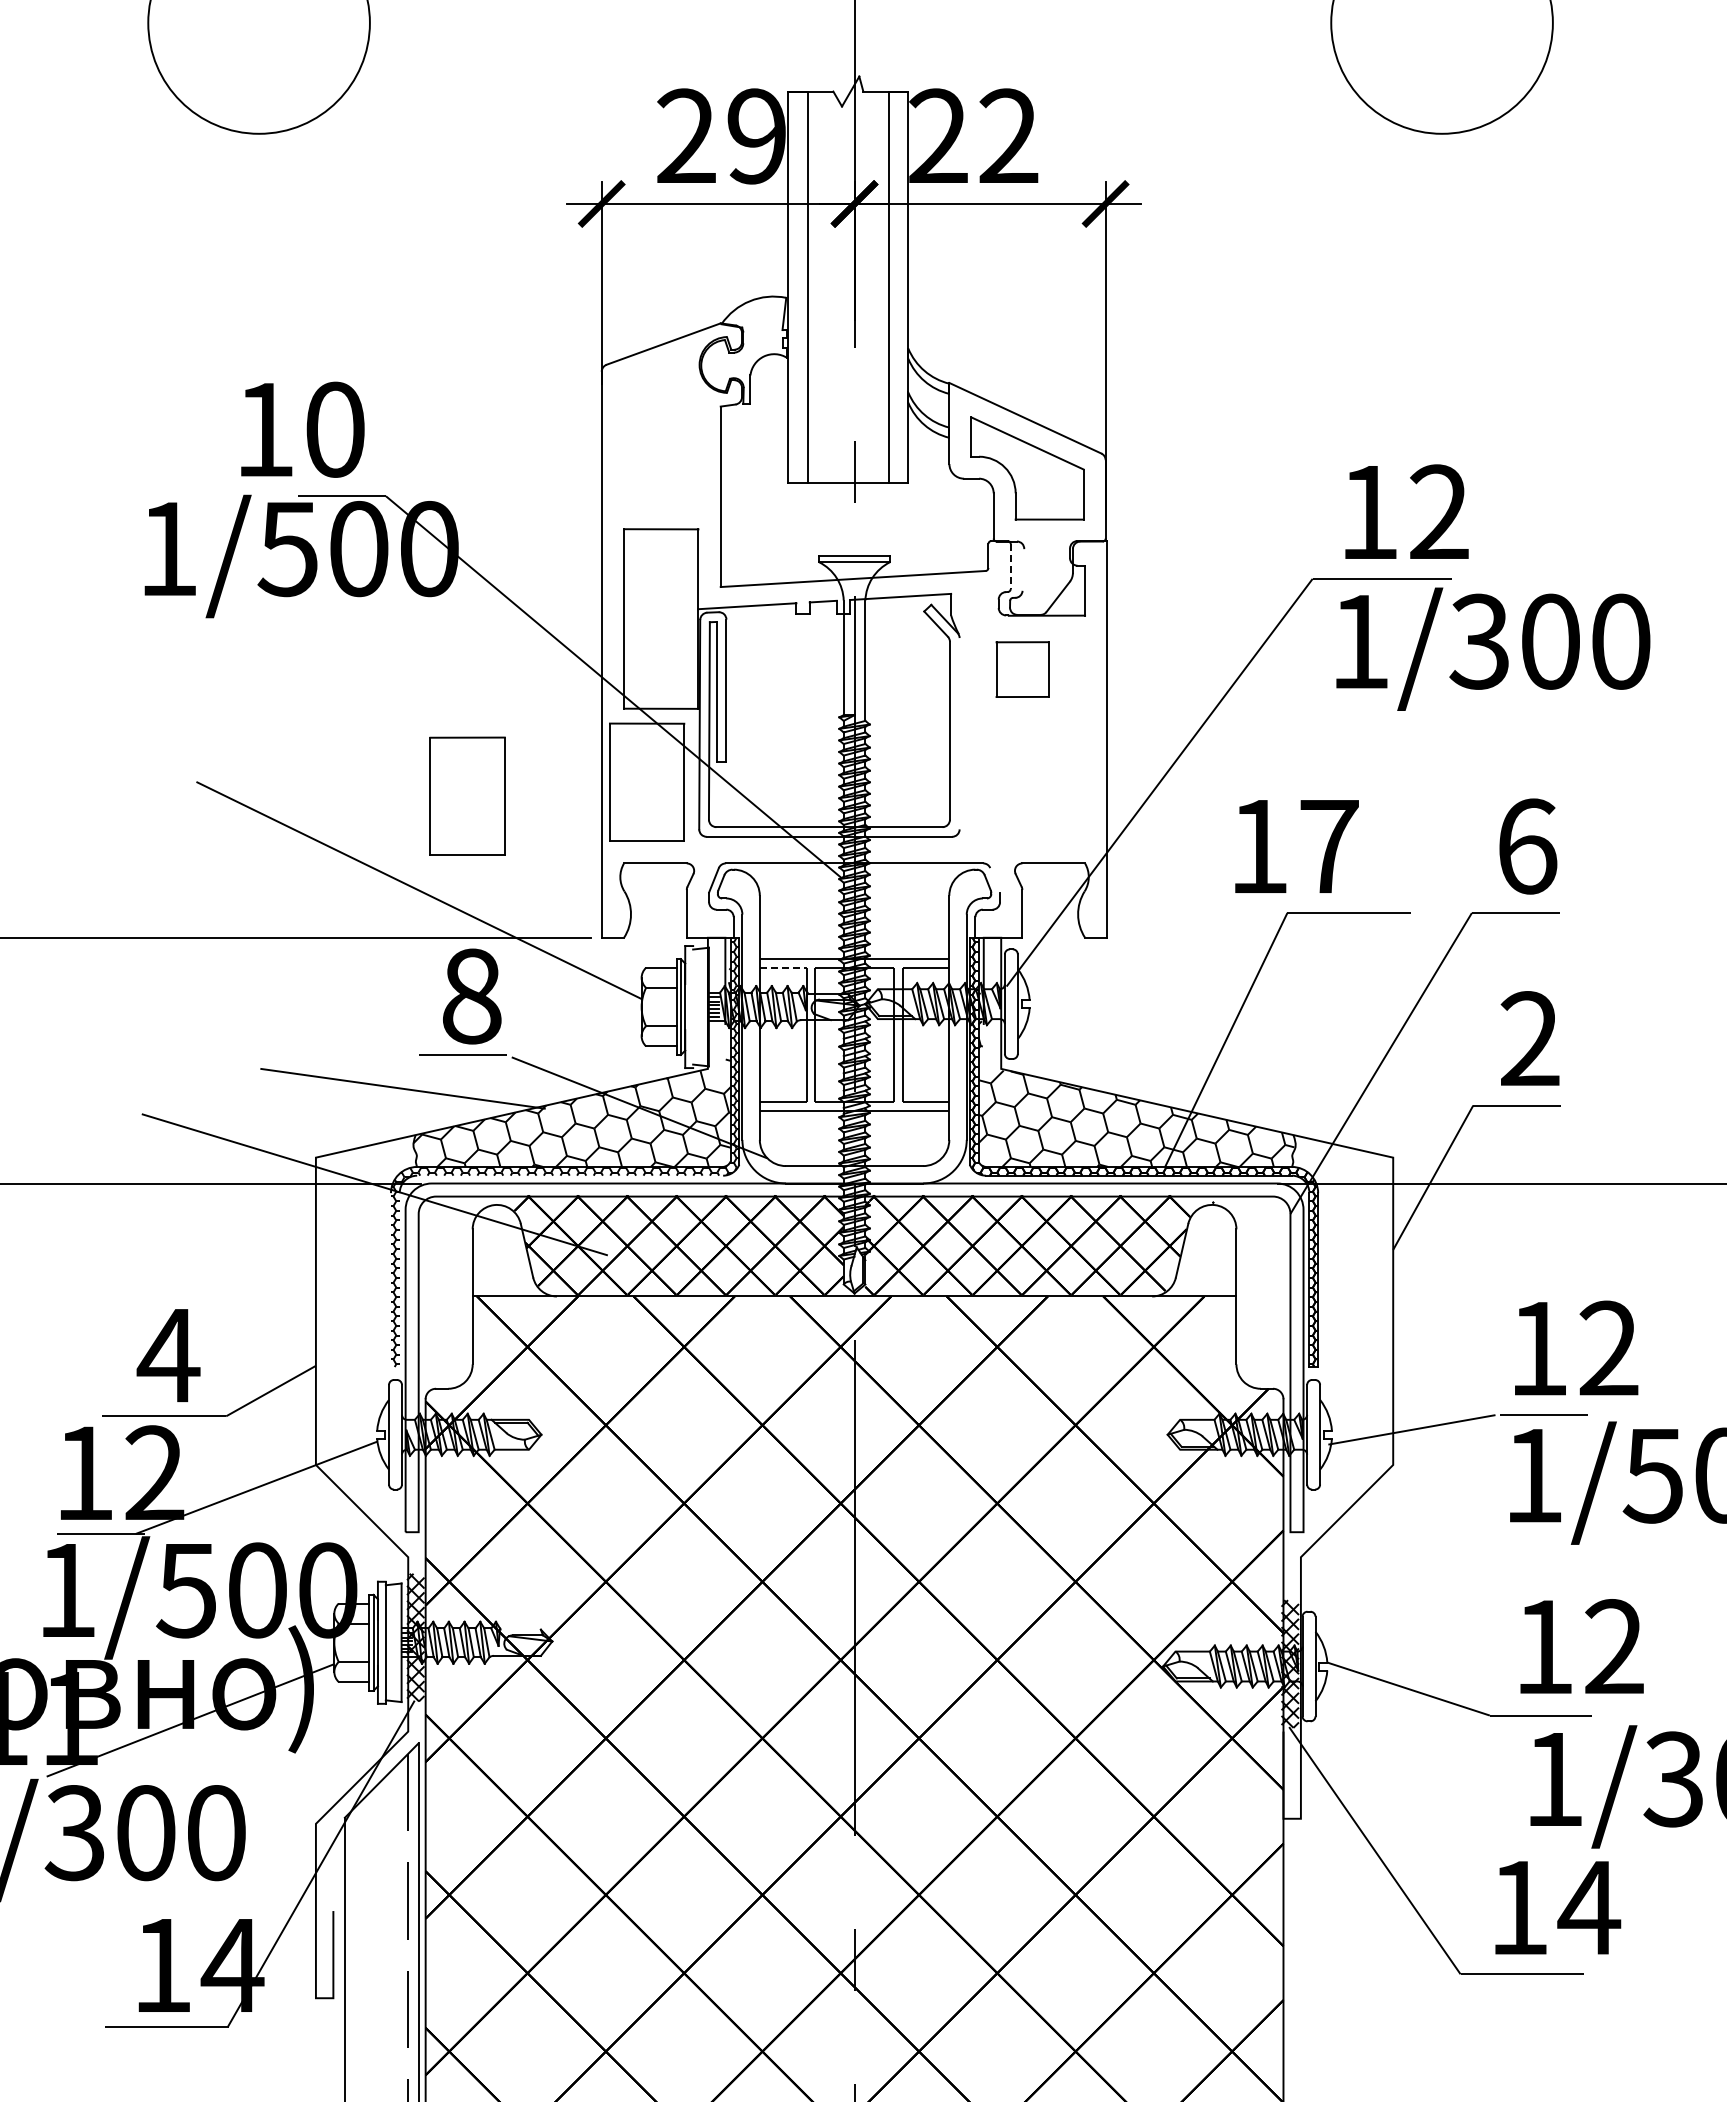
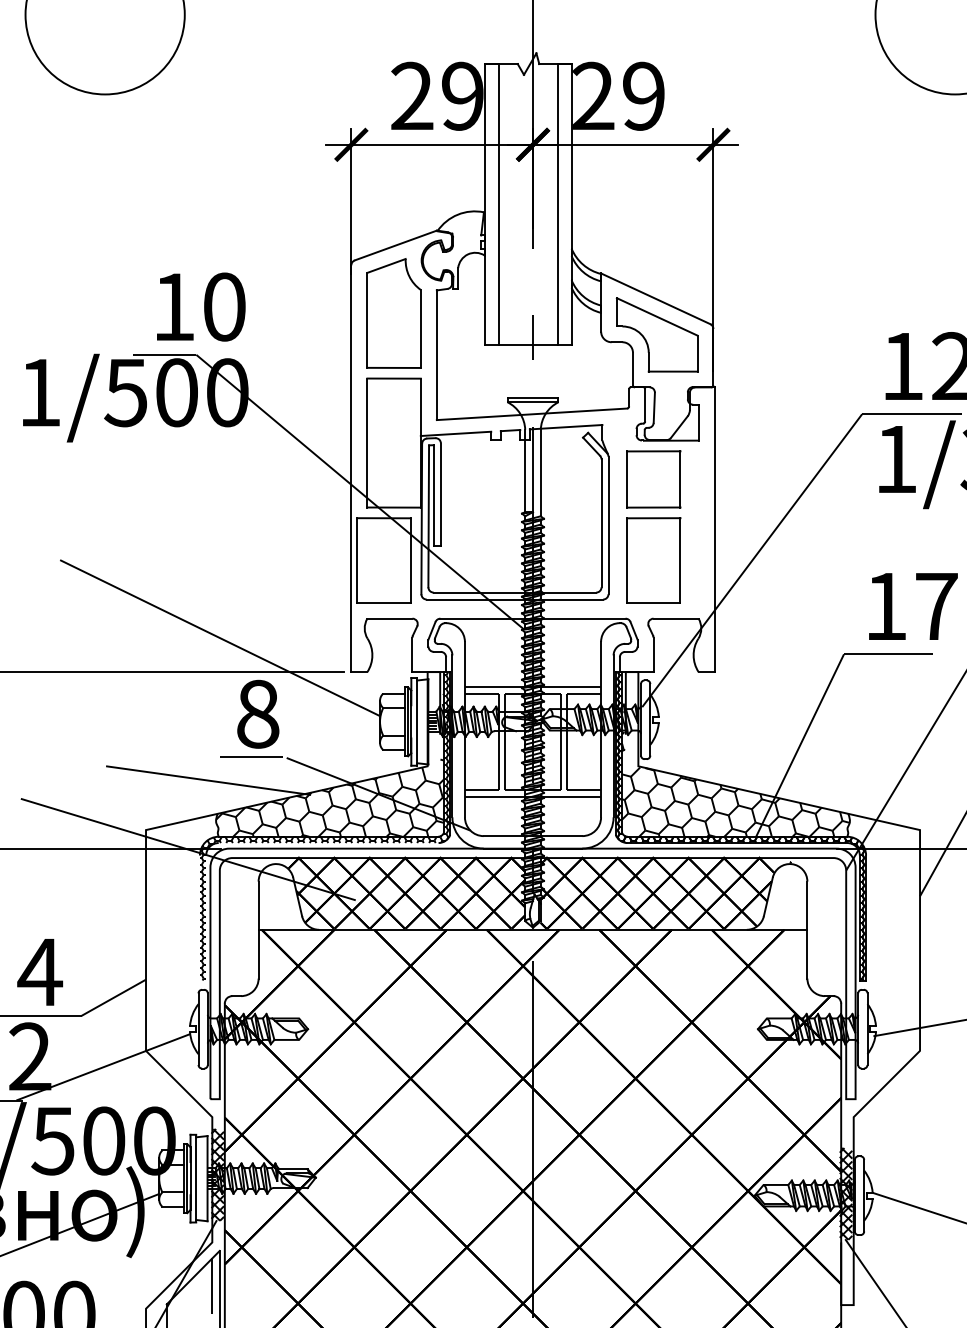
text: (1008, 136) -> (643, 96), 22 -> 29
text: (302, 429) -> (201, 306), moved
part: (661, 438) -> (394, 313), added
line: (1010, 567) -> (645, 406), dashed -> solid
line: (1023, 569) -> (654, 407), added
part: (1022, 669) -> (653, 479), size x1.43
line: (959, 733) -> (608, 525), added
part: (467, 795) -> (653, 559), moved
text: (1296, 846) -> (913, 606), moved
line: (995, 880) -> (634, 630), added
line: (783, 967) -> (481, 693), dashed -> solid
line: (693, 1007) -> (417, 722), added
line: (520, 1629) -> (292, 1169), added

